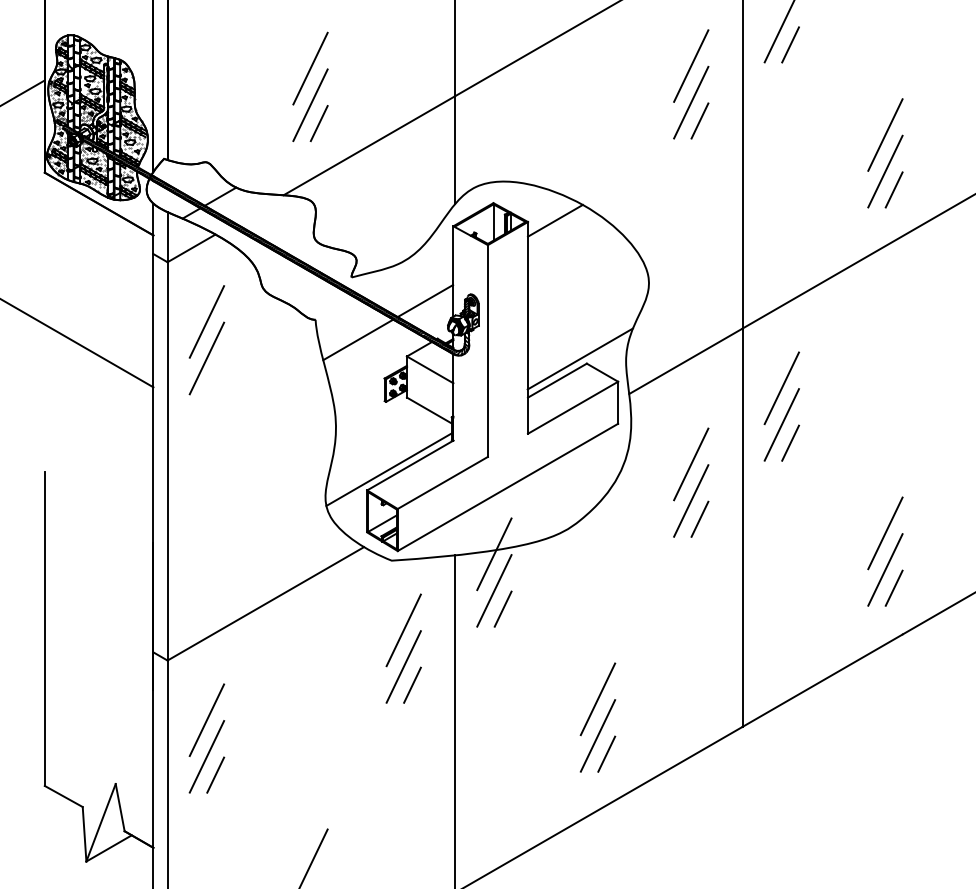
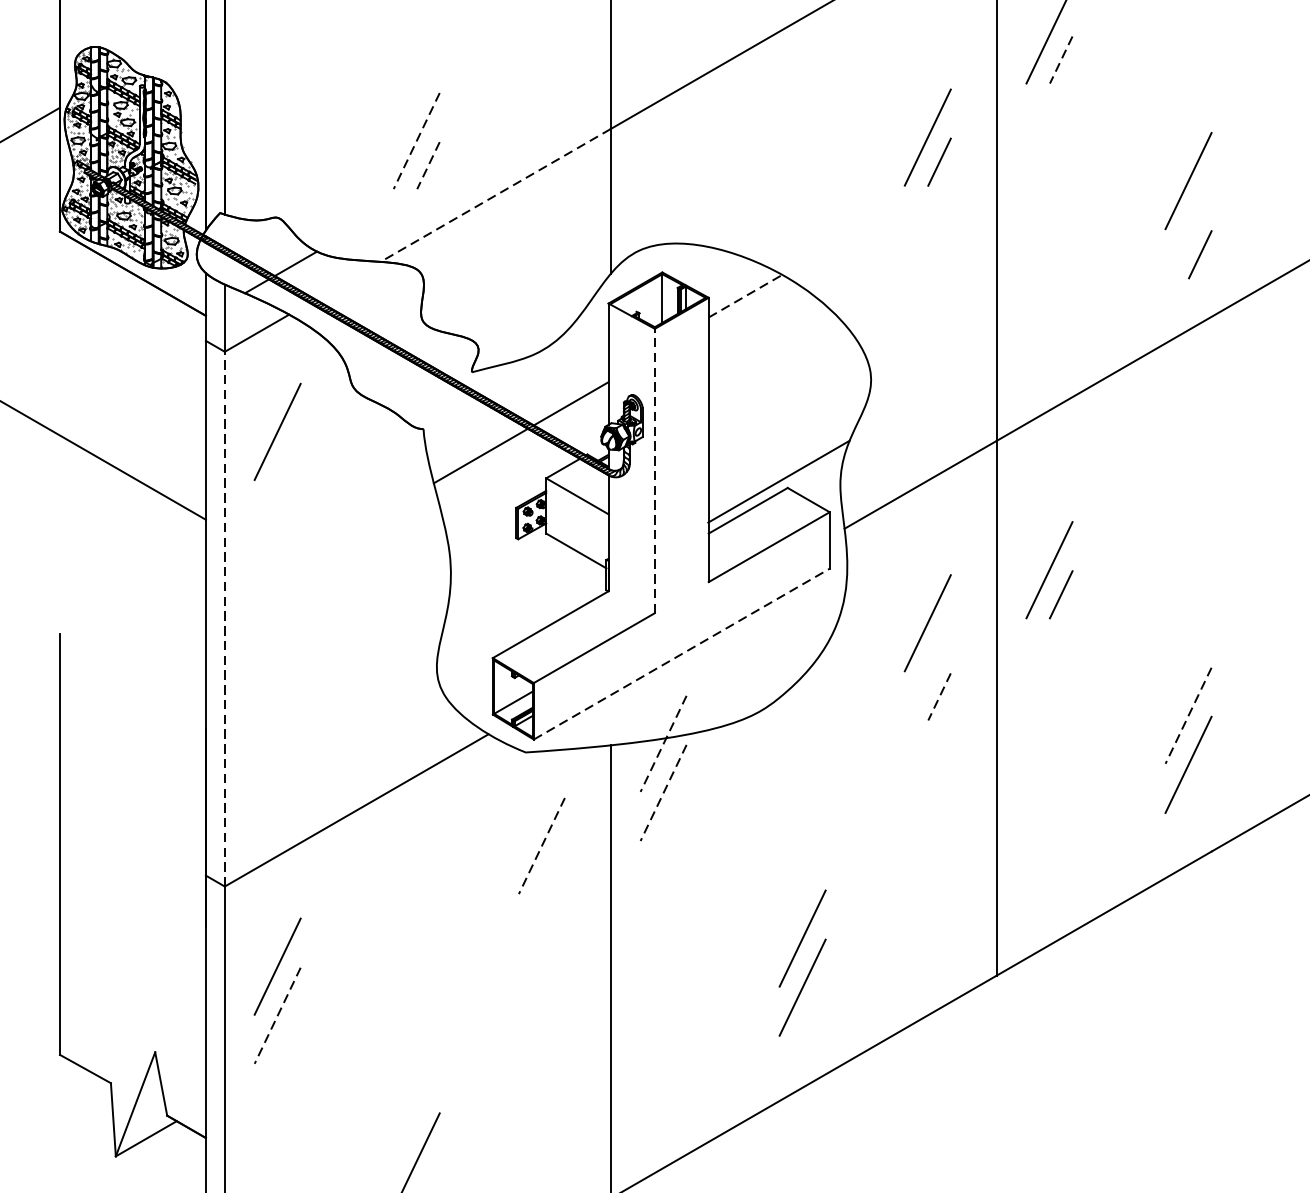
line: (790, 45) -> (1061, 60), solid -> dashed
line: (691, 65) -> (928, 87), removed
line: (310, 68) -> (416, 91), removed
line: (310, 105) -> (416, 141), solid -> dashed
line: (319, 124) -> (428, 166), solid -> dashed
line: (369, 145) -> (495, 195), solid -> dashed
line: (885, 171) -> (1188, 229), removed
line: (555, 220) -> (745, 295), solid -> dashed
line: (487, 351) -> (654, 471), solid -> dashed
line: (206, 358) -> (277, 481), removed
line: (781, 387) -> (1049, 519), removed
line: (167, 460) -> (224, 617), solid -> dashed
line: (388, 469) -> (521, 630), removed
line: (508, 487) -> (682, 654), solid -> dashed
line: (691, 500) -> (928, 671), removed
line: (699, 519) -> (938, 697), solid -> dashed
line: (885, 533) -> (1188, 715), solid -> dashed
line: (494, 554) -> (663, 744), solid -> dashed
line: (893, 587) -> (1199, 788), removed
line: (494, 590) -> (663, 792), solid -> dashed
line: (502, 608) -> (674, 816), removed
line: (403, 630) -> (541, 846), solid -> dashed
line: (403, 666) -> (541, 894), removed
line: (412, 684) -> (553, 918), removed
line: (606, 753) -> (814, 1011), removed
line: (206, 756) -> (277, 1015), solid -> dashed
line: (215, 774) -> (289, 1039), removed

